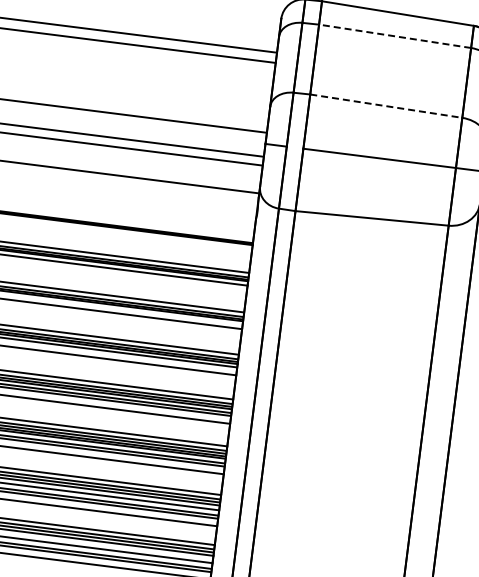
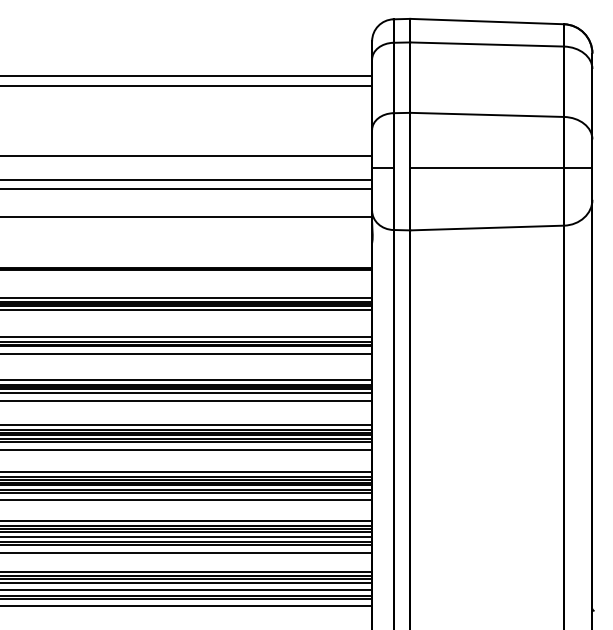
line: (395, 36) -> (487, 44), dashed -> solid
line: (386, 105) -> (487, 114), dashed -> solid

